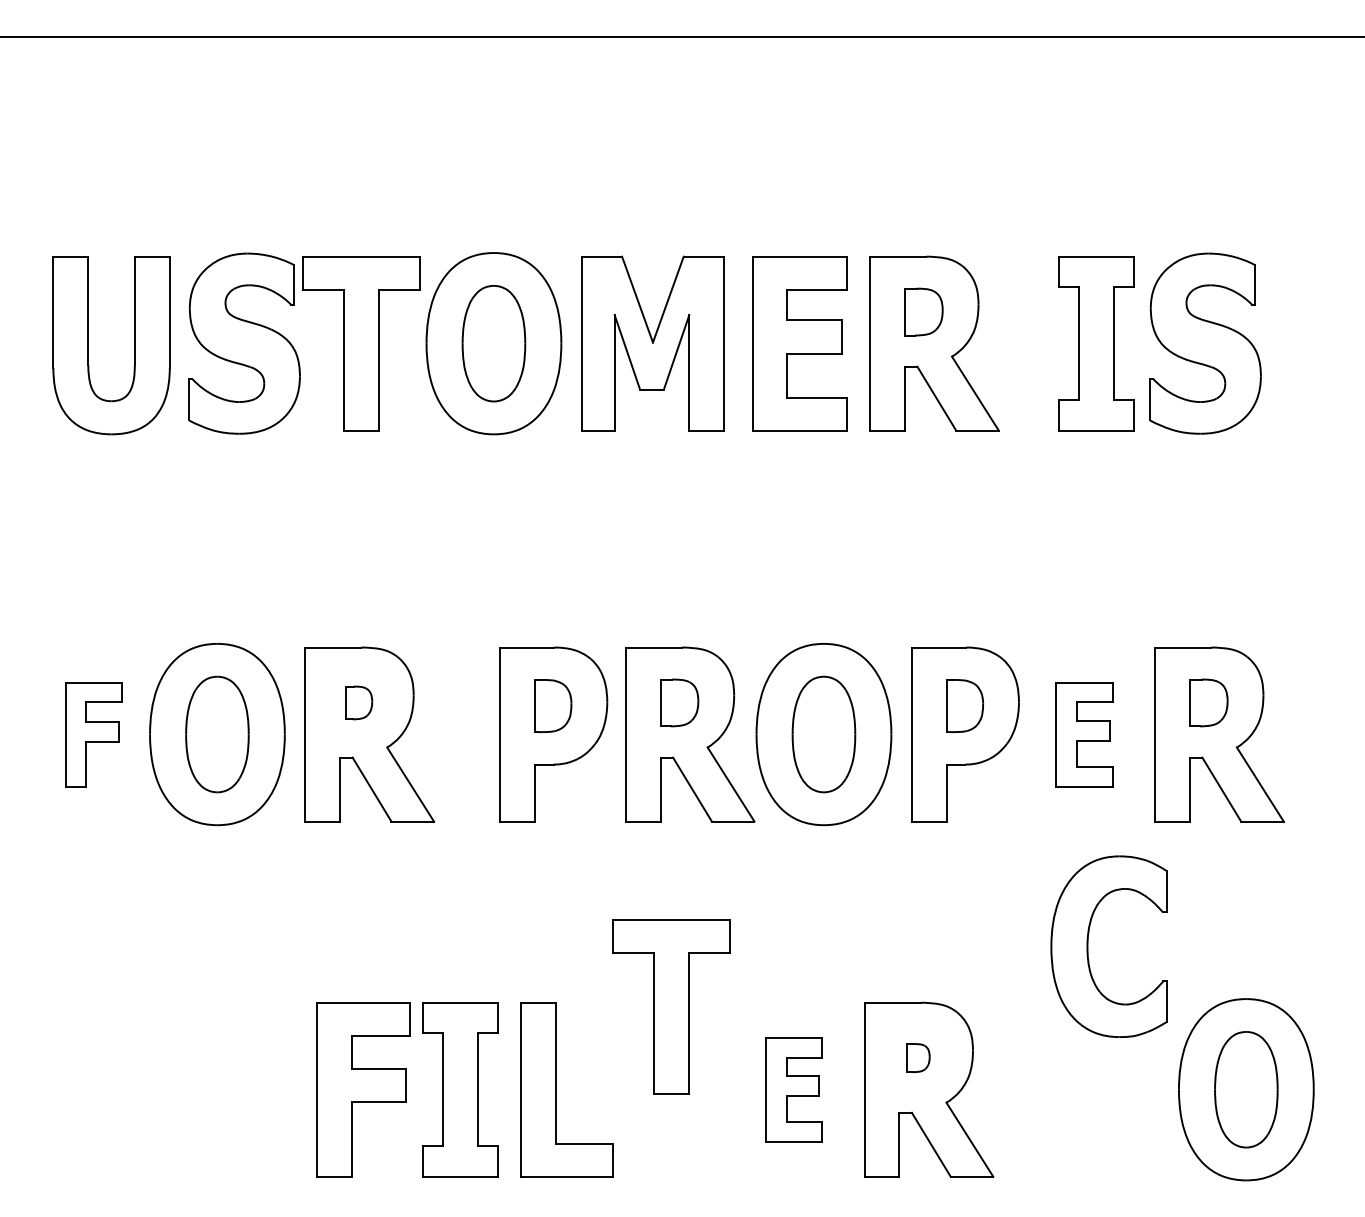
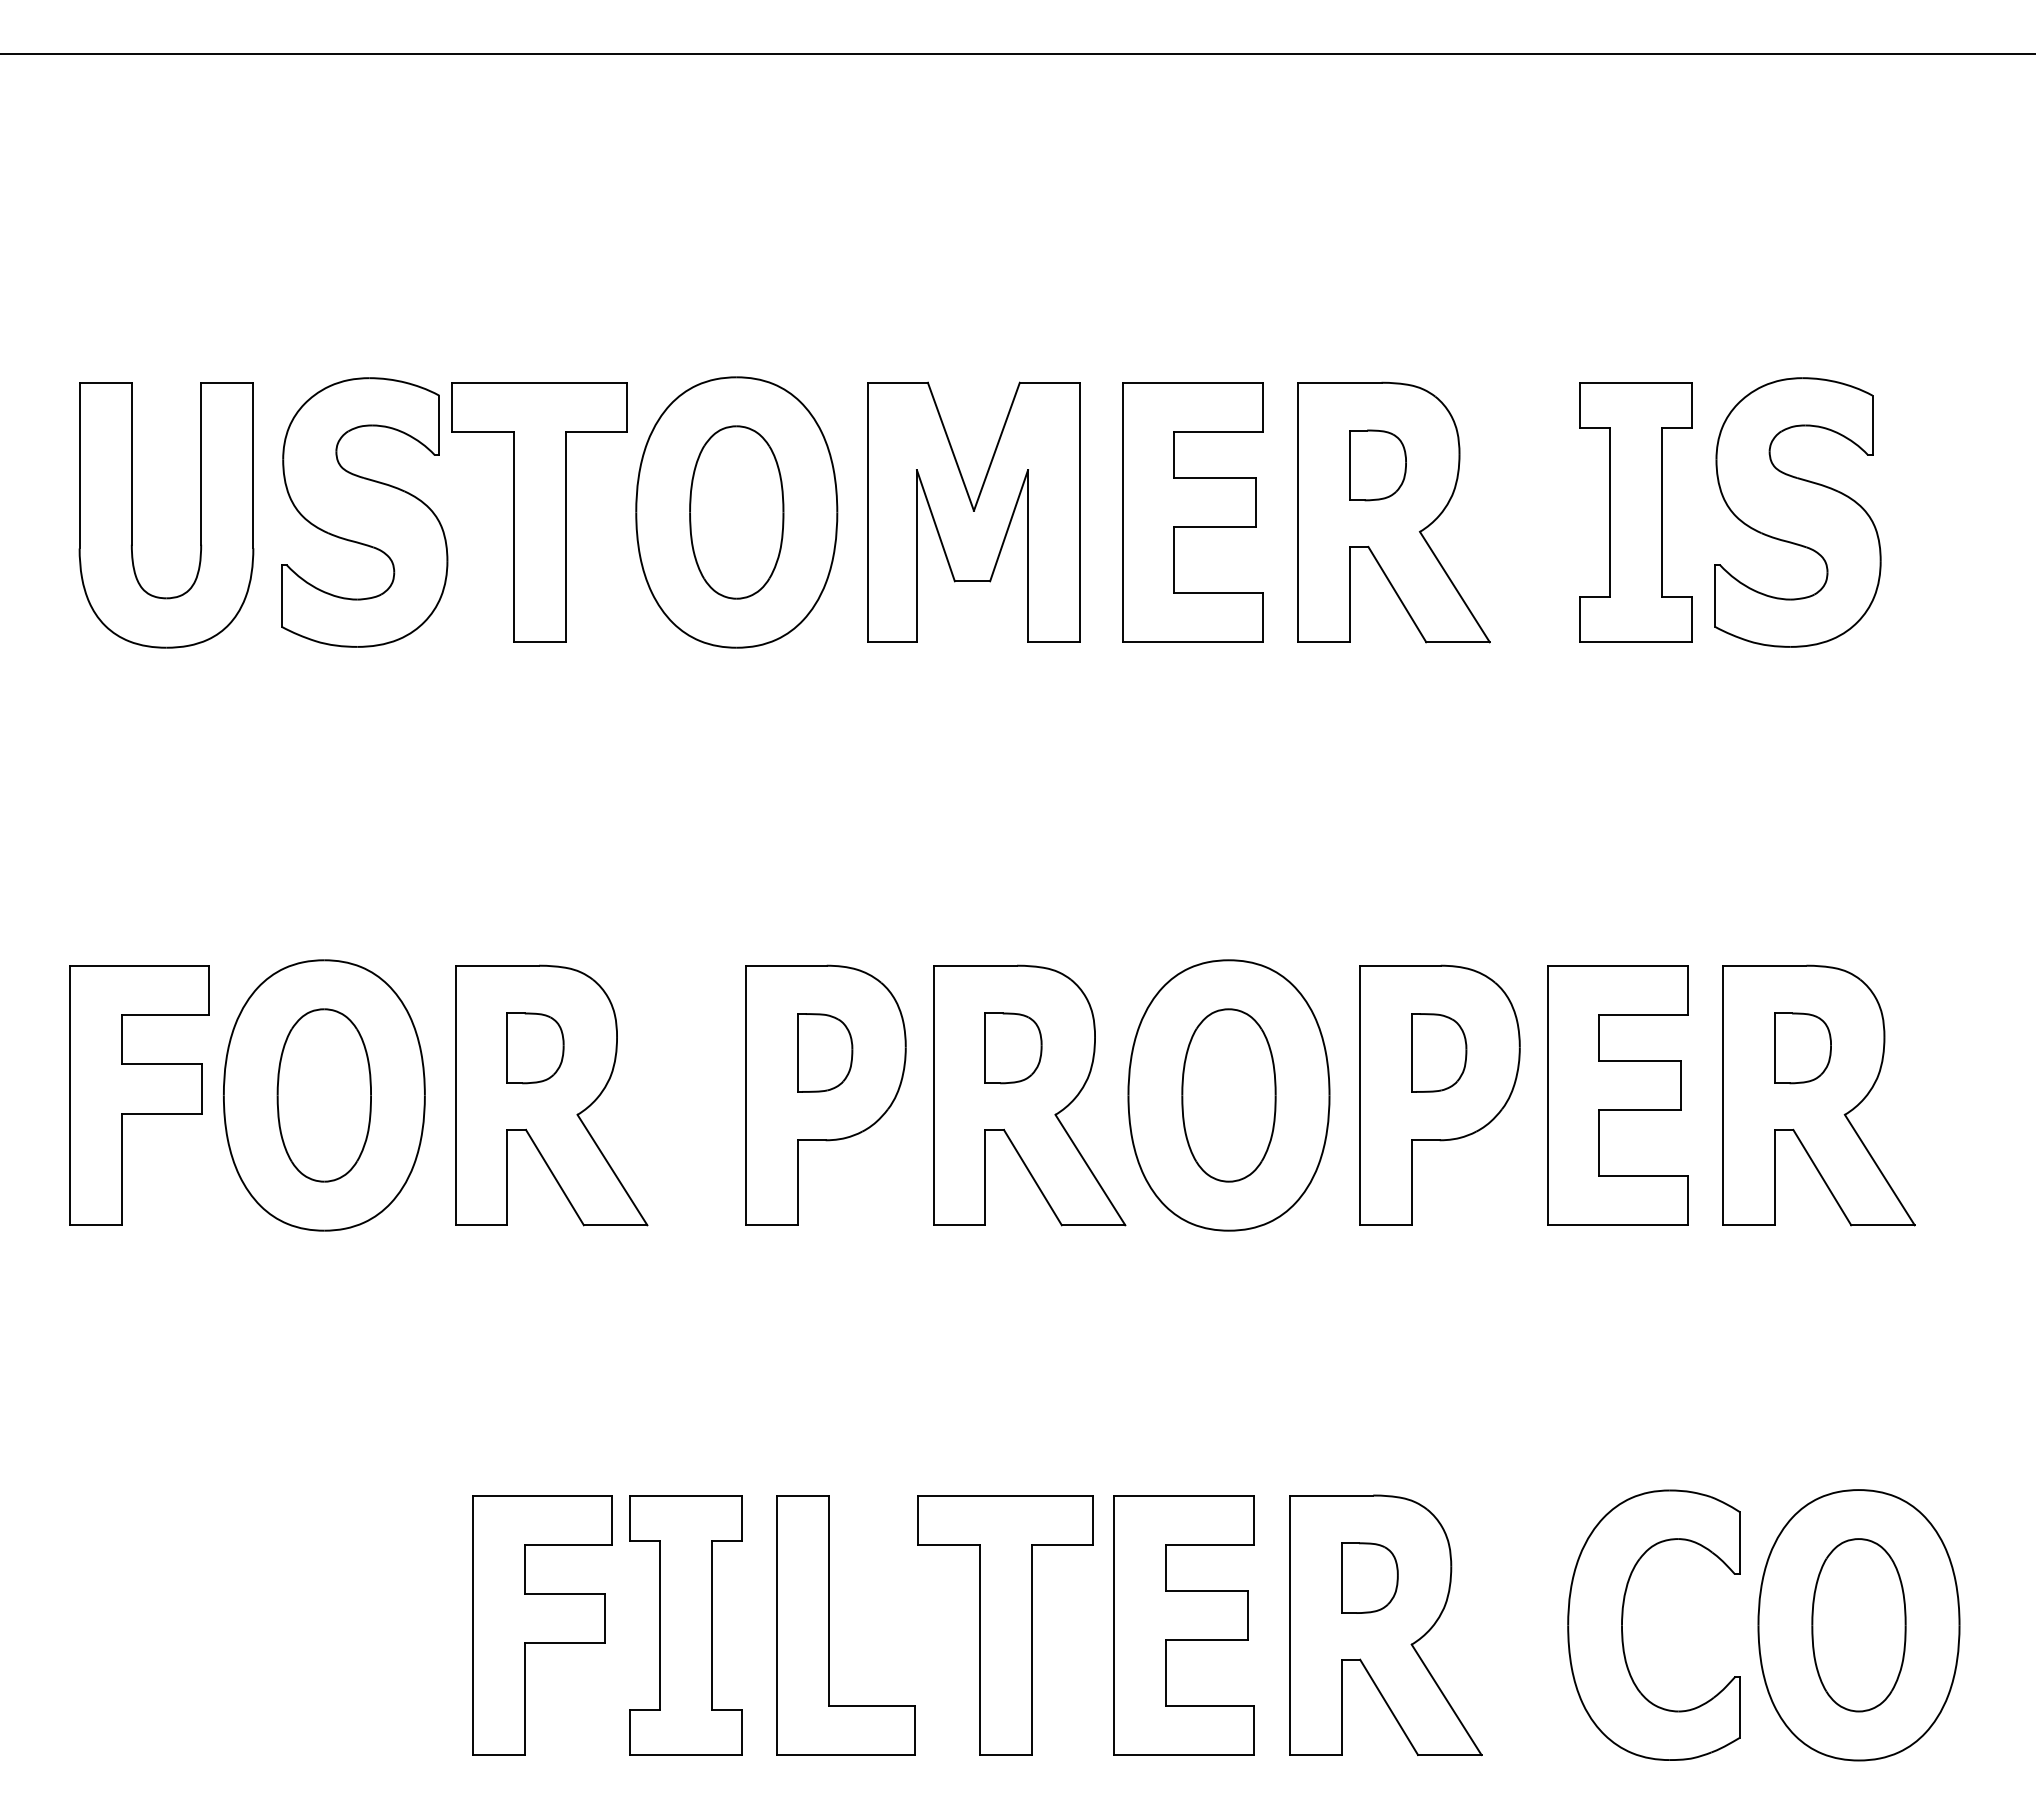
part: (358, 702) -> (534, 1047), size x1.43
part: (93, 734) -> (139, 1095), size x1.67
part: (1084, 734) -> (1617, 1095), size x1.67
part: (1088, 946) -> (1623, 1624), moved
part: (671, 1006) -> (1006, 1624), moved
part: (918, 1057) -> (1369, 1577), size x1.67
part: (793, 1089) -> (1183, 1624), size x1.67

